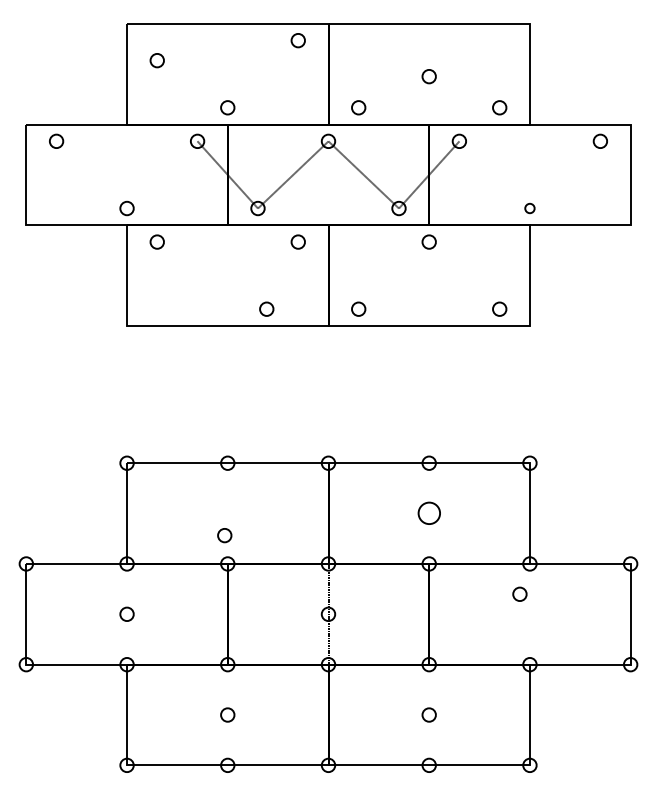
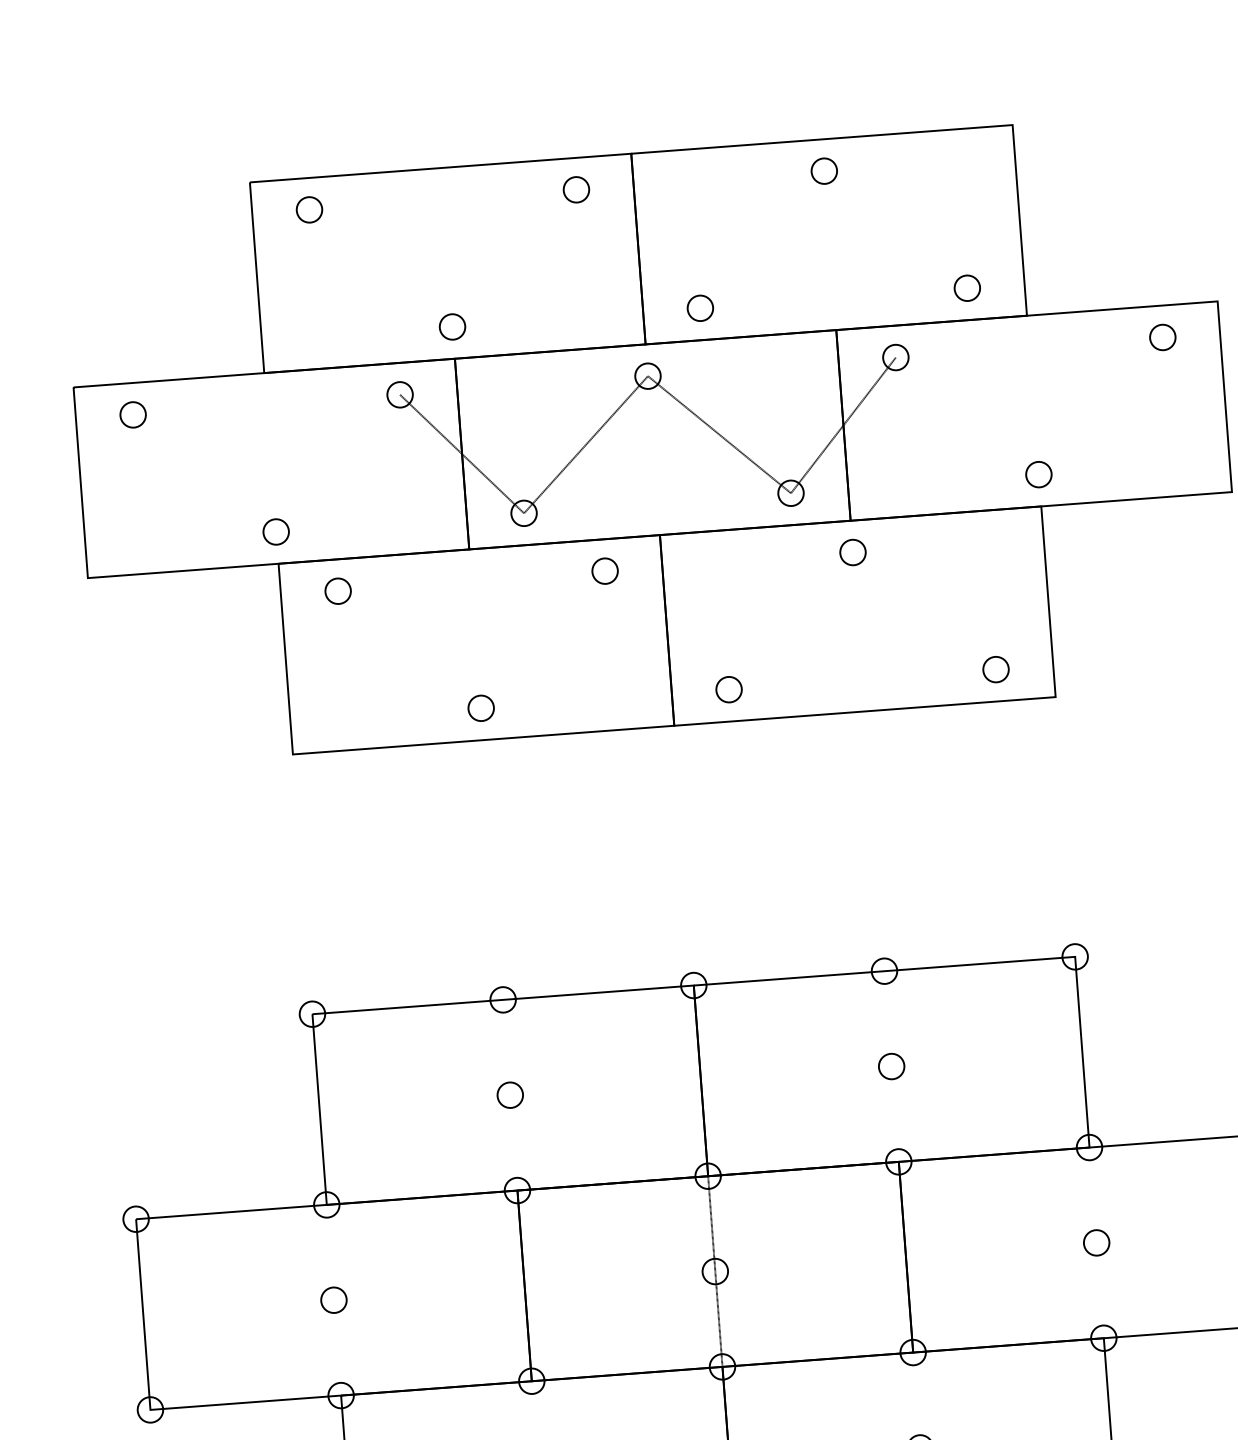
circle: (156, 60) -> (308, 209), moved
circle: (428, 76) -> (822, 170), moved
circle: (529, 208) -> (1038, 474), size x1.43
circle: (266, 308) -> (480, 706), moved
circle: (428, 513) -> (890, 1066), size x0.62
circle: (224, 535) -> (509, 1095), moved
circle: (519, 593) -> (1095, 1241), moved

